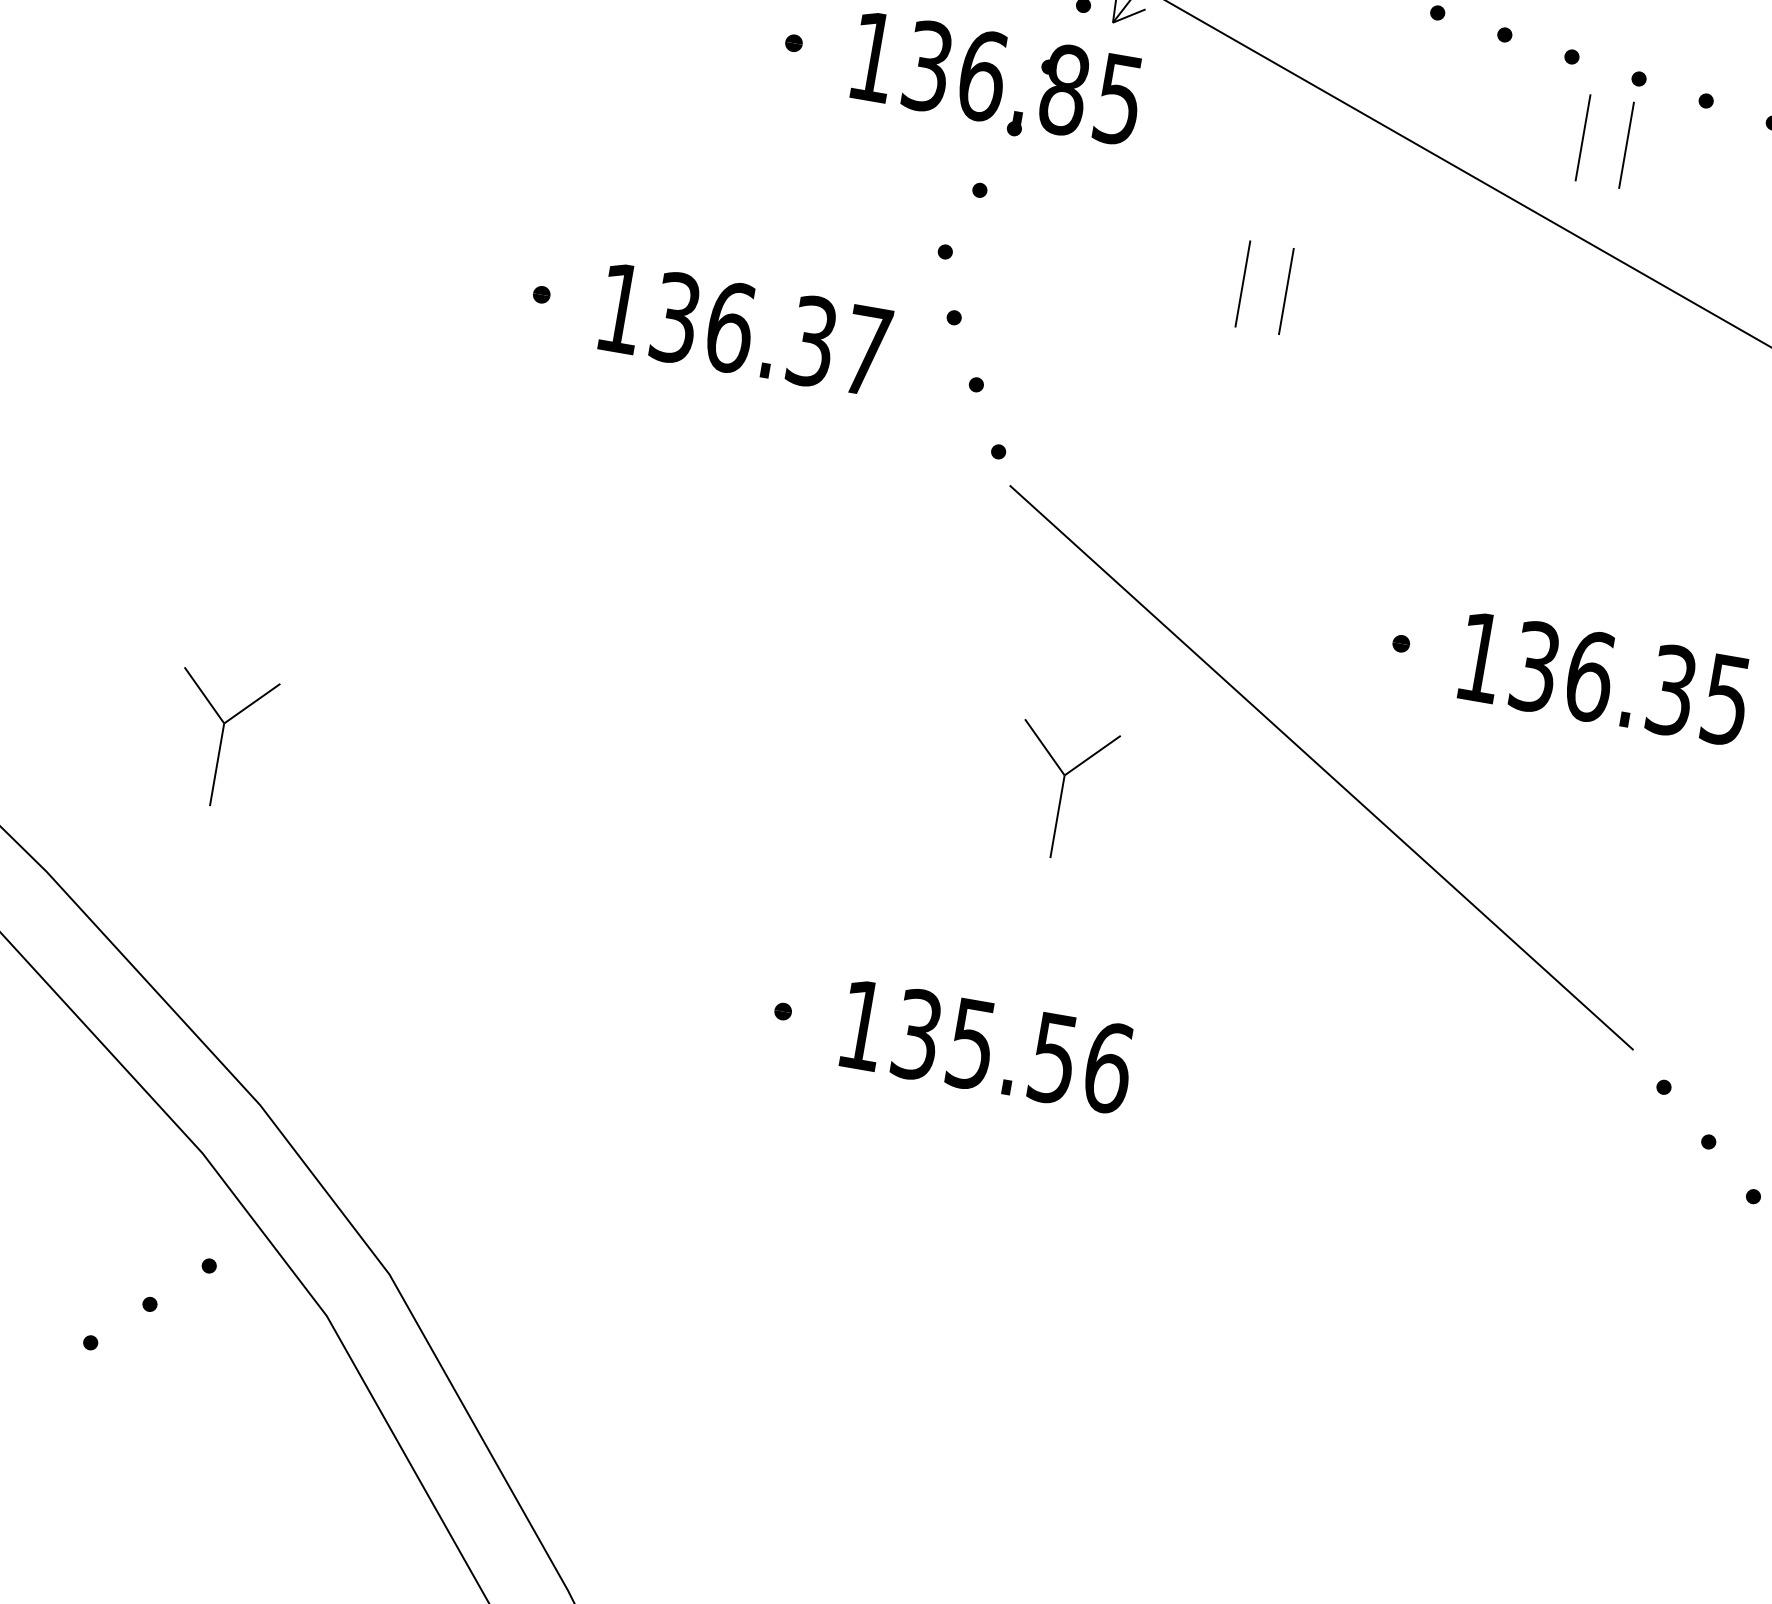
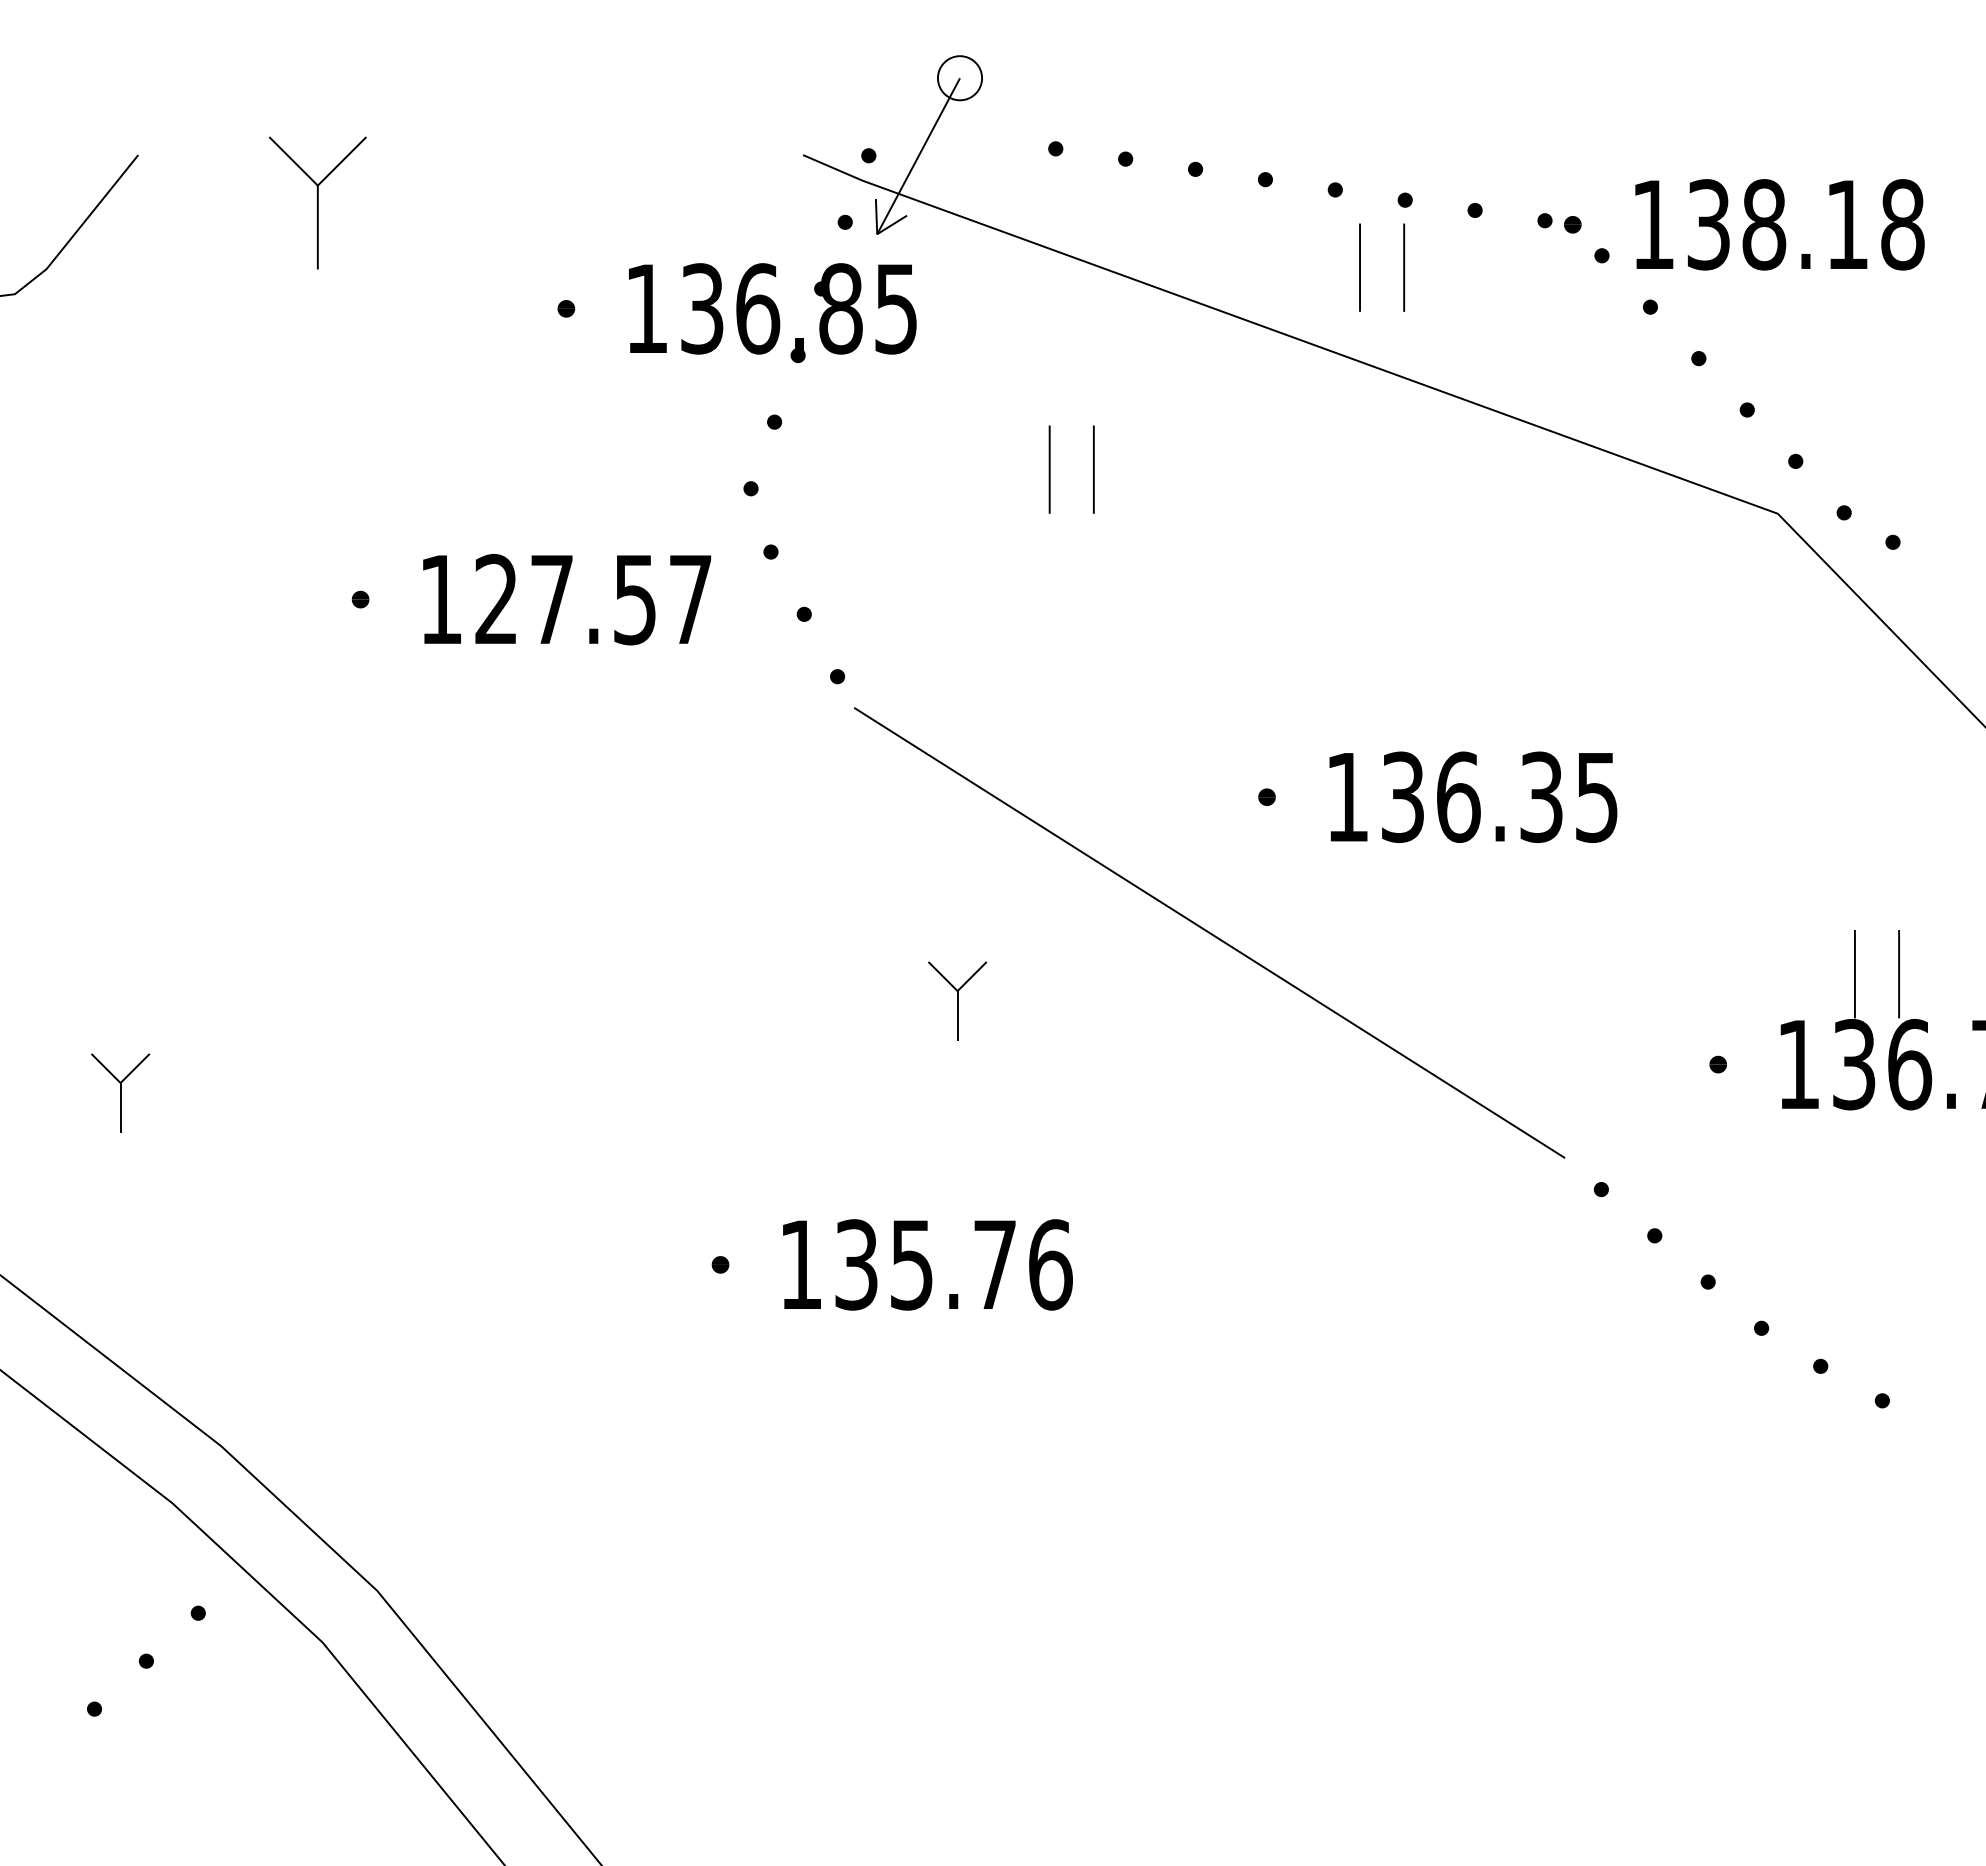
text: (743, 329) -> (565, 599), 136.37 -> 127.57
part: (221, 740) -> (120, 1093), size x0.6
part: (1061, 792) -> (957, 1001), size x0.6
text: (1053, 1058) -> (994, 1265), 135.56 -> 135.76

